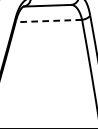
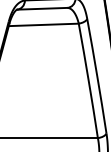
line: (48, 20) -> (43, 24), dashed -> solid

